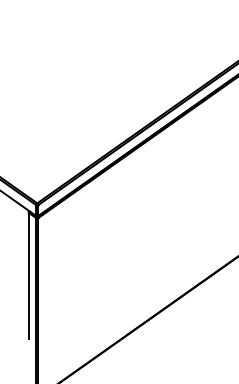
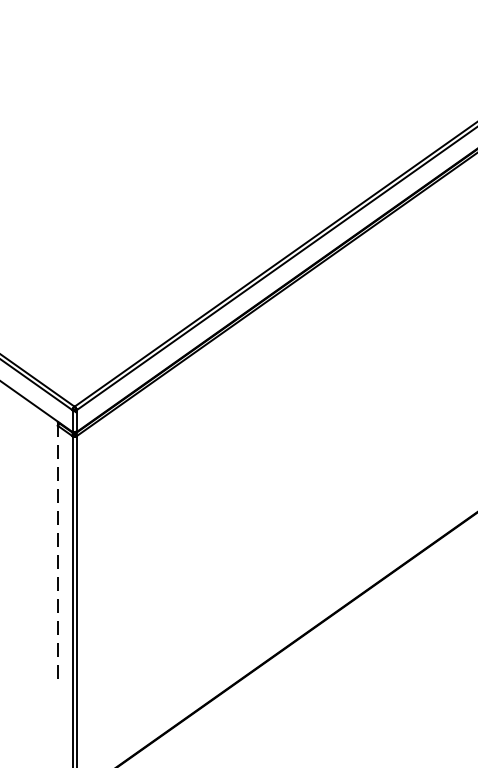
line: (28, 275) -> (57, 550), solid -> dashed

